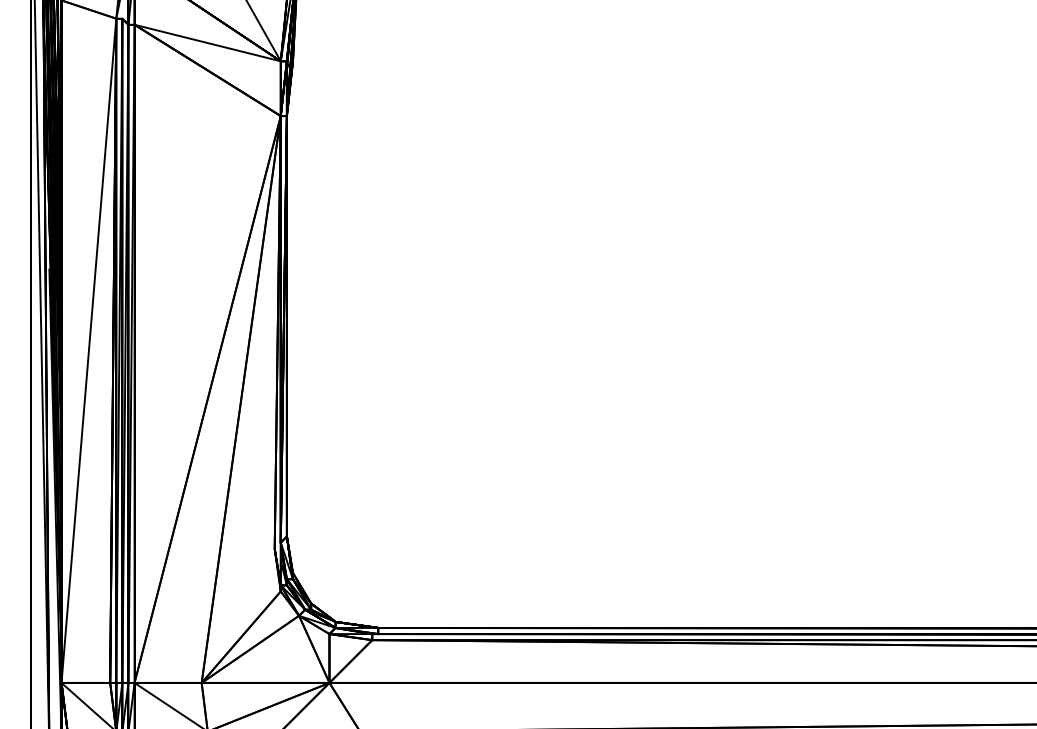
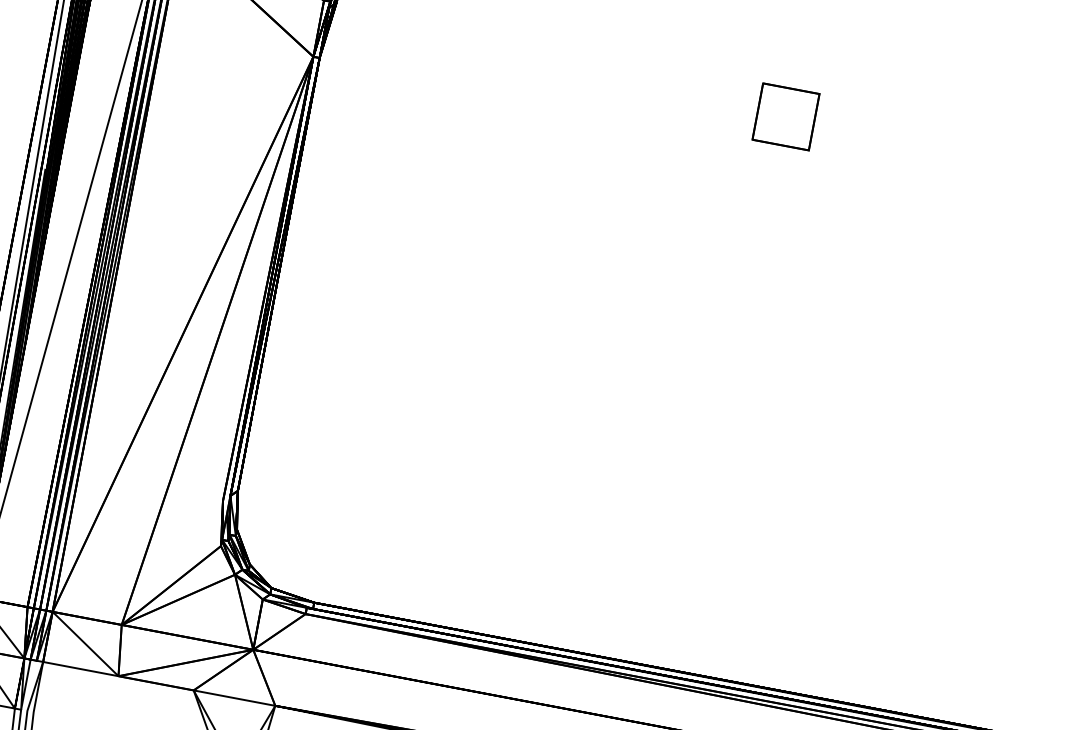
part: (734, 88) -> (785, 116), added

